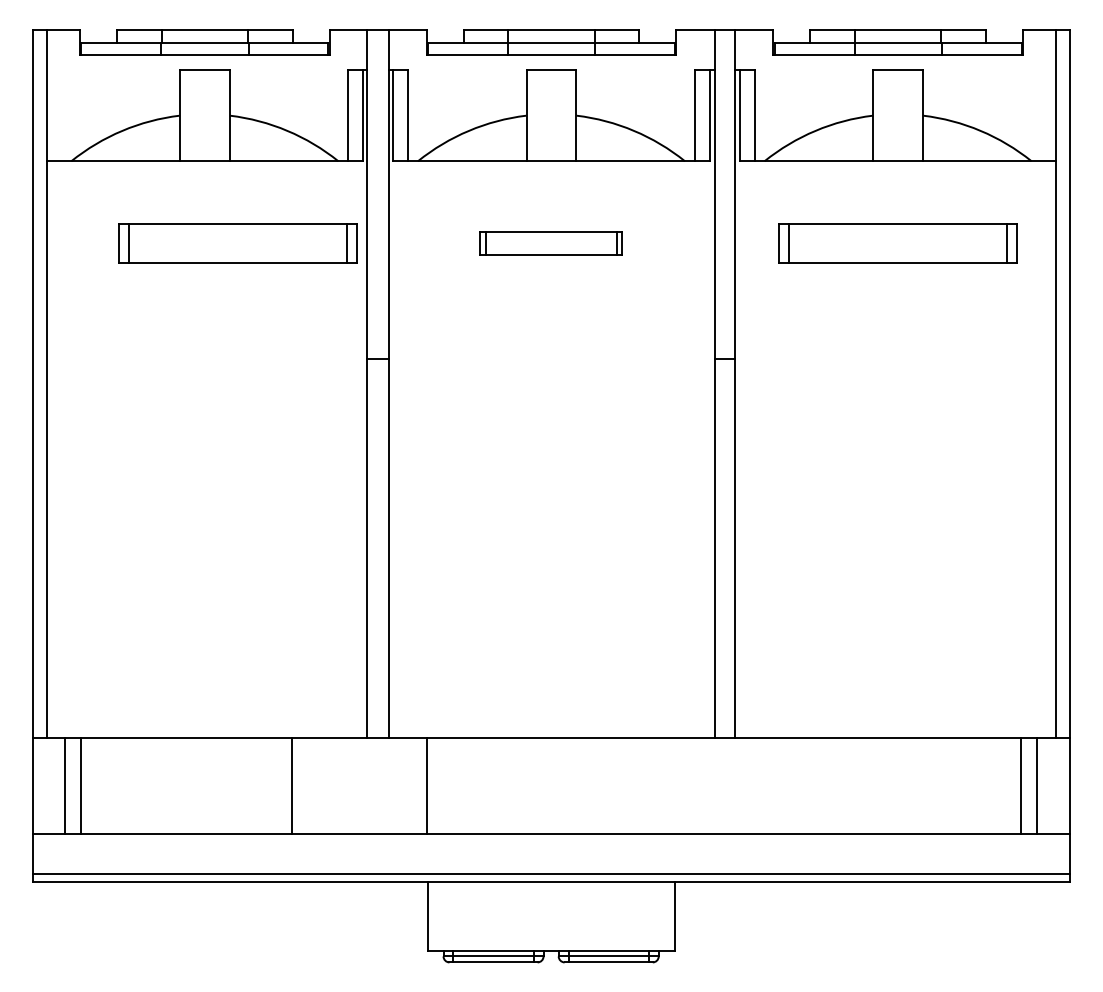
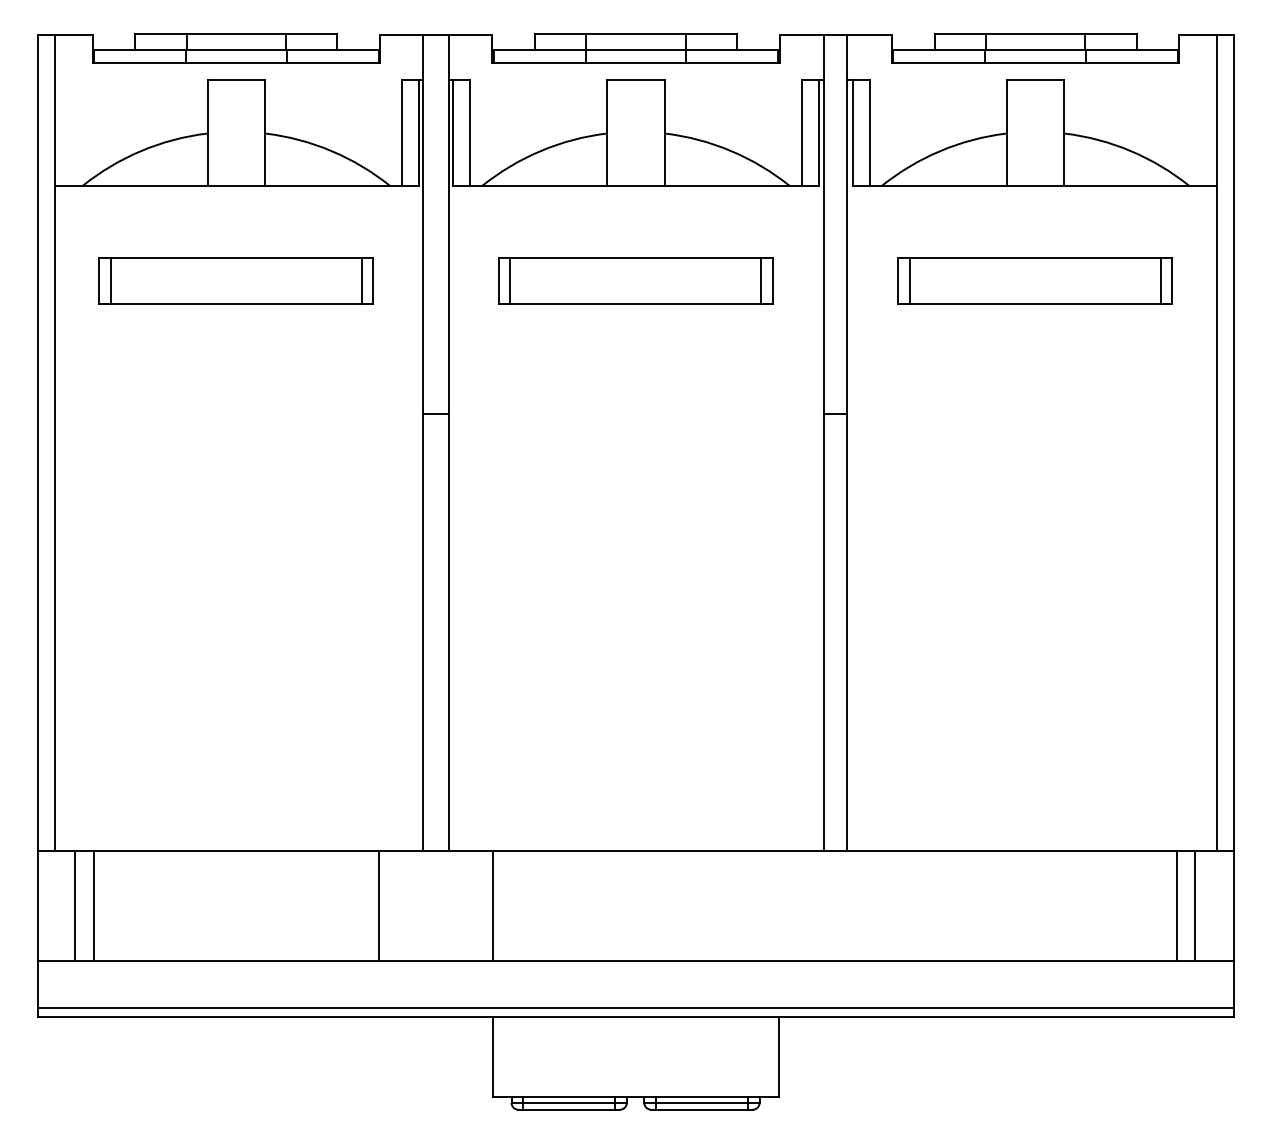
part: (237, 243) -> (235, 280), moved
part: (550, 243) -> (634, 280), size x1.67
line: (291, 785) -> (378, 905), moved

